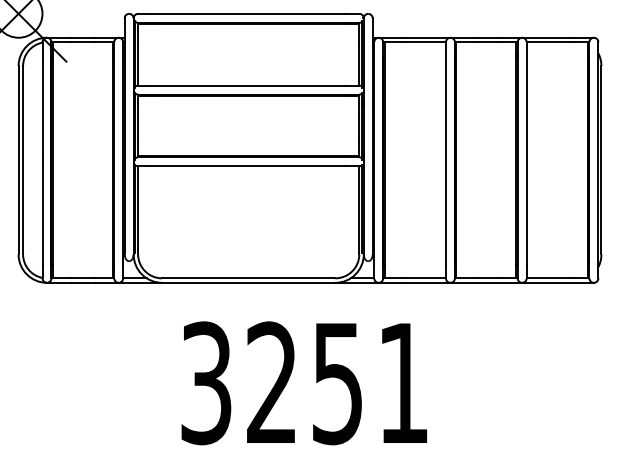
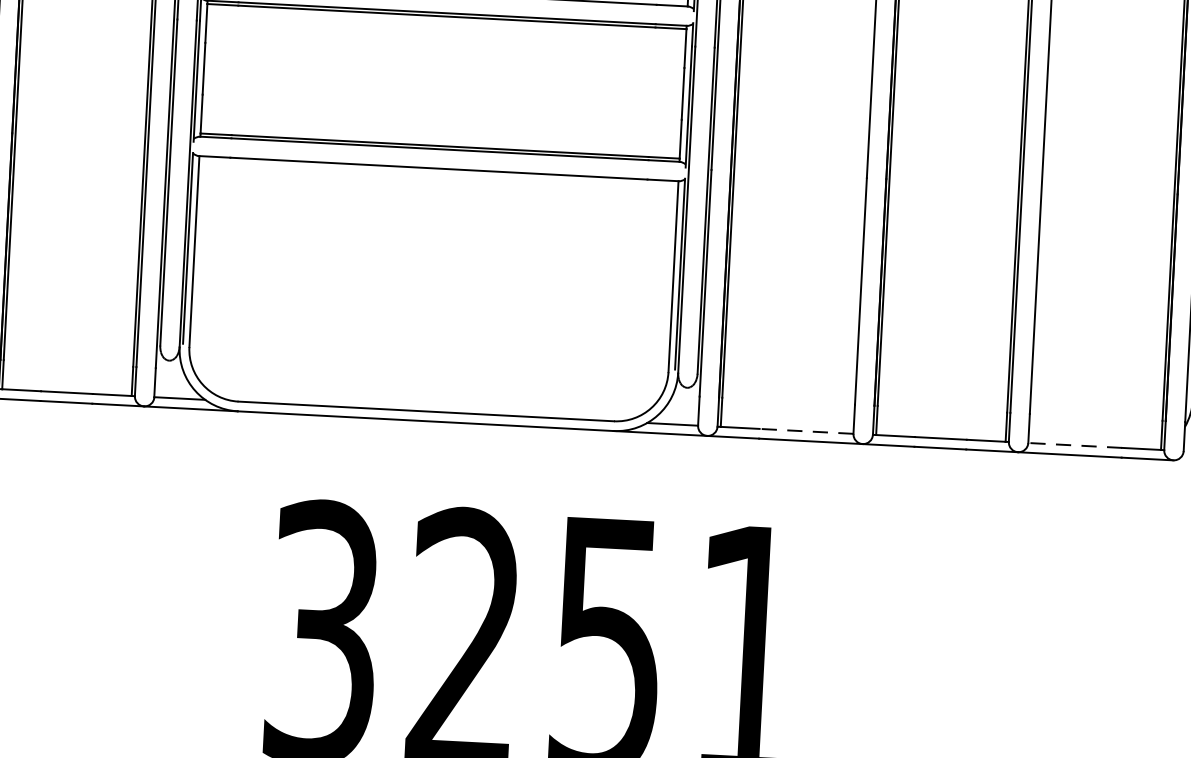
line: (424, 278) -> (806, 431), solid -> dashed
line: (548, 278) -> (1075, 445), solid -> dashed

